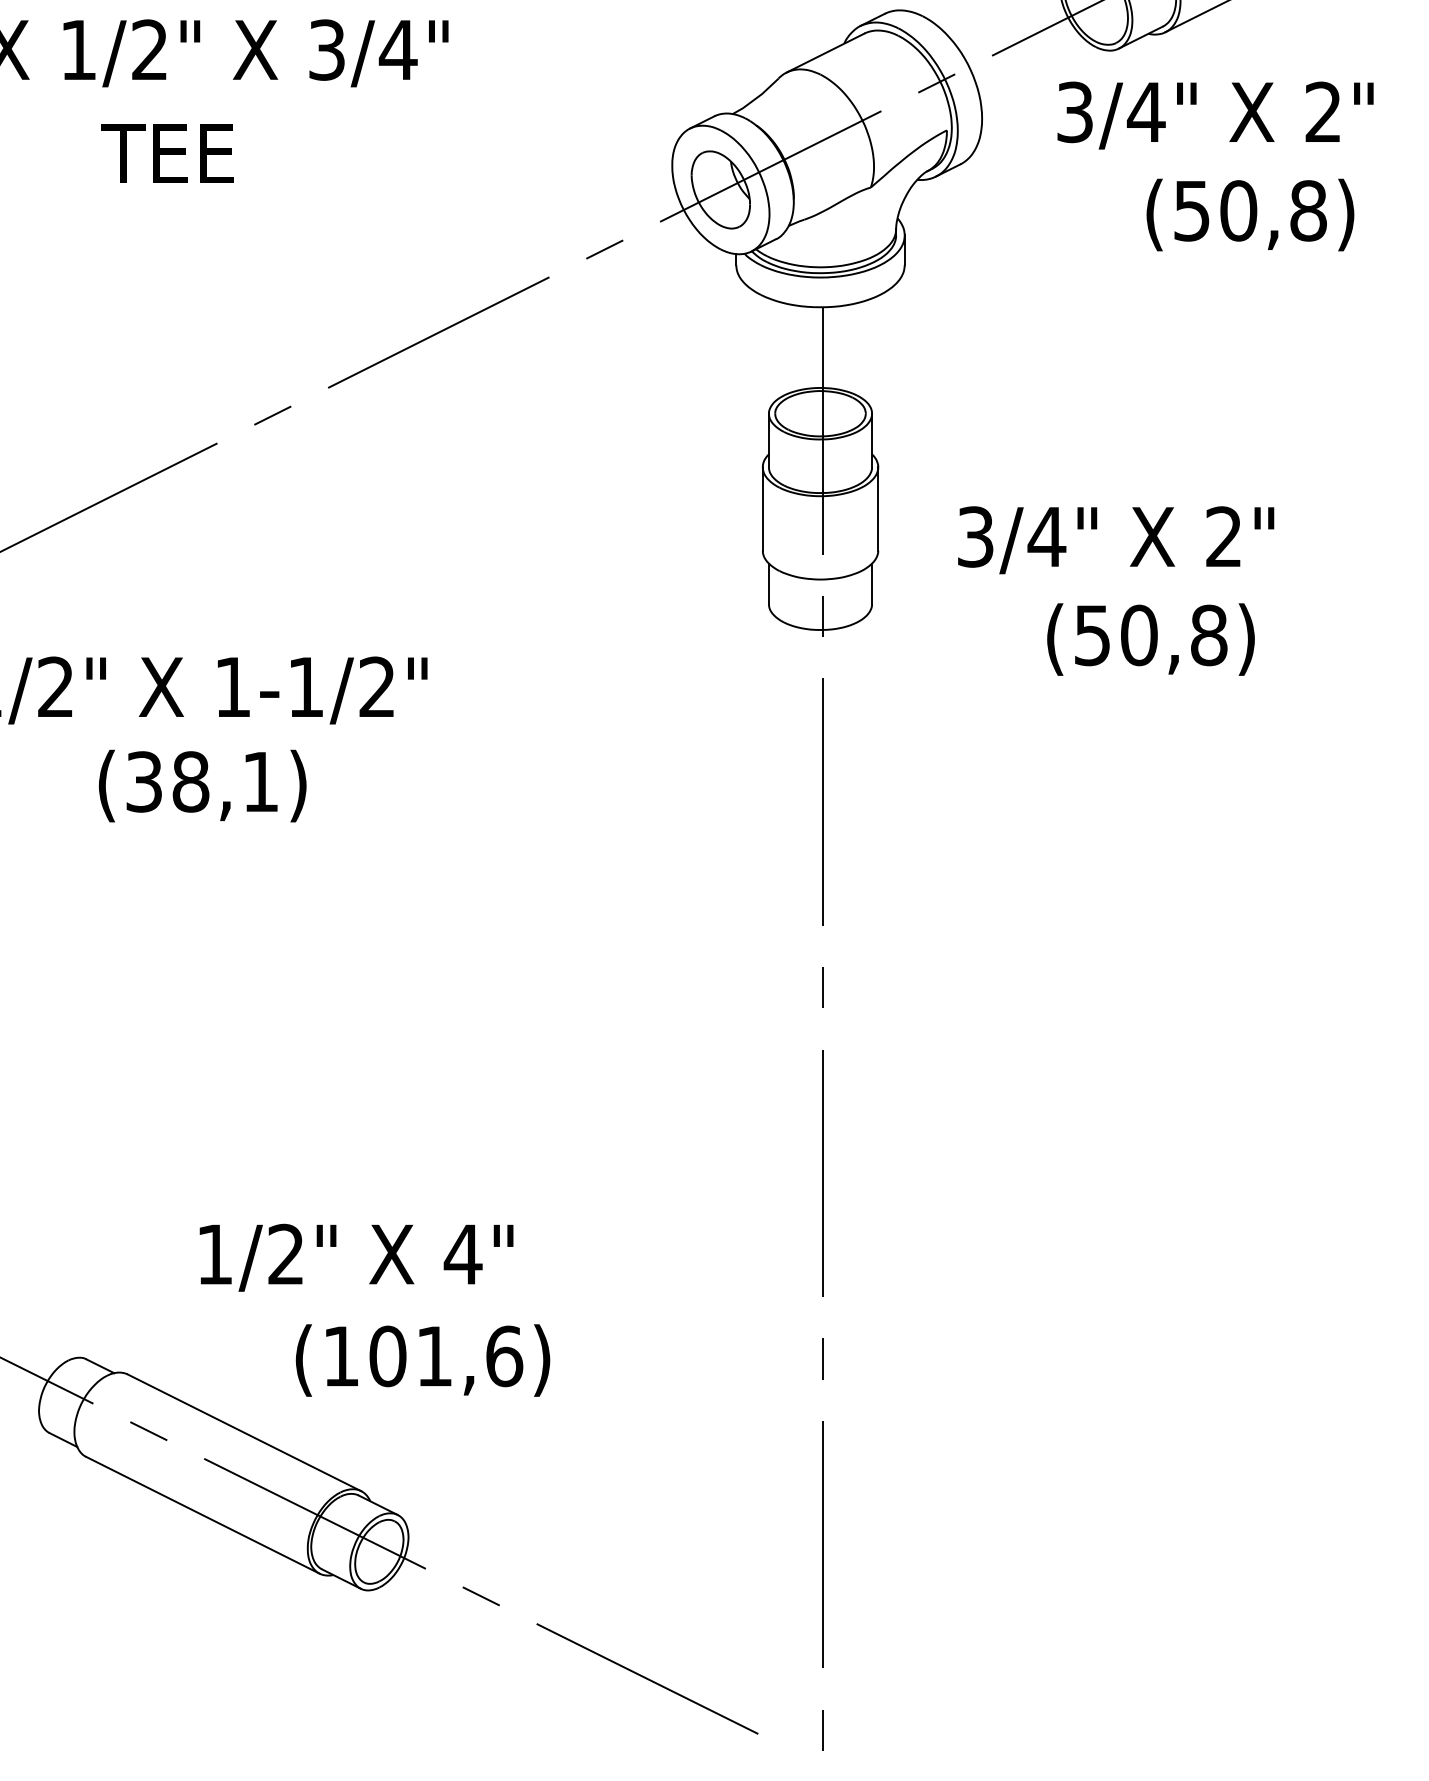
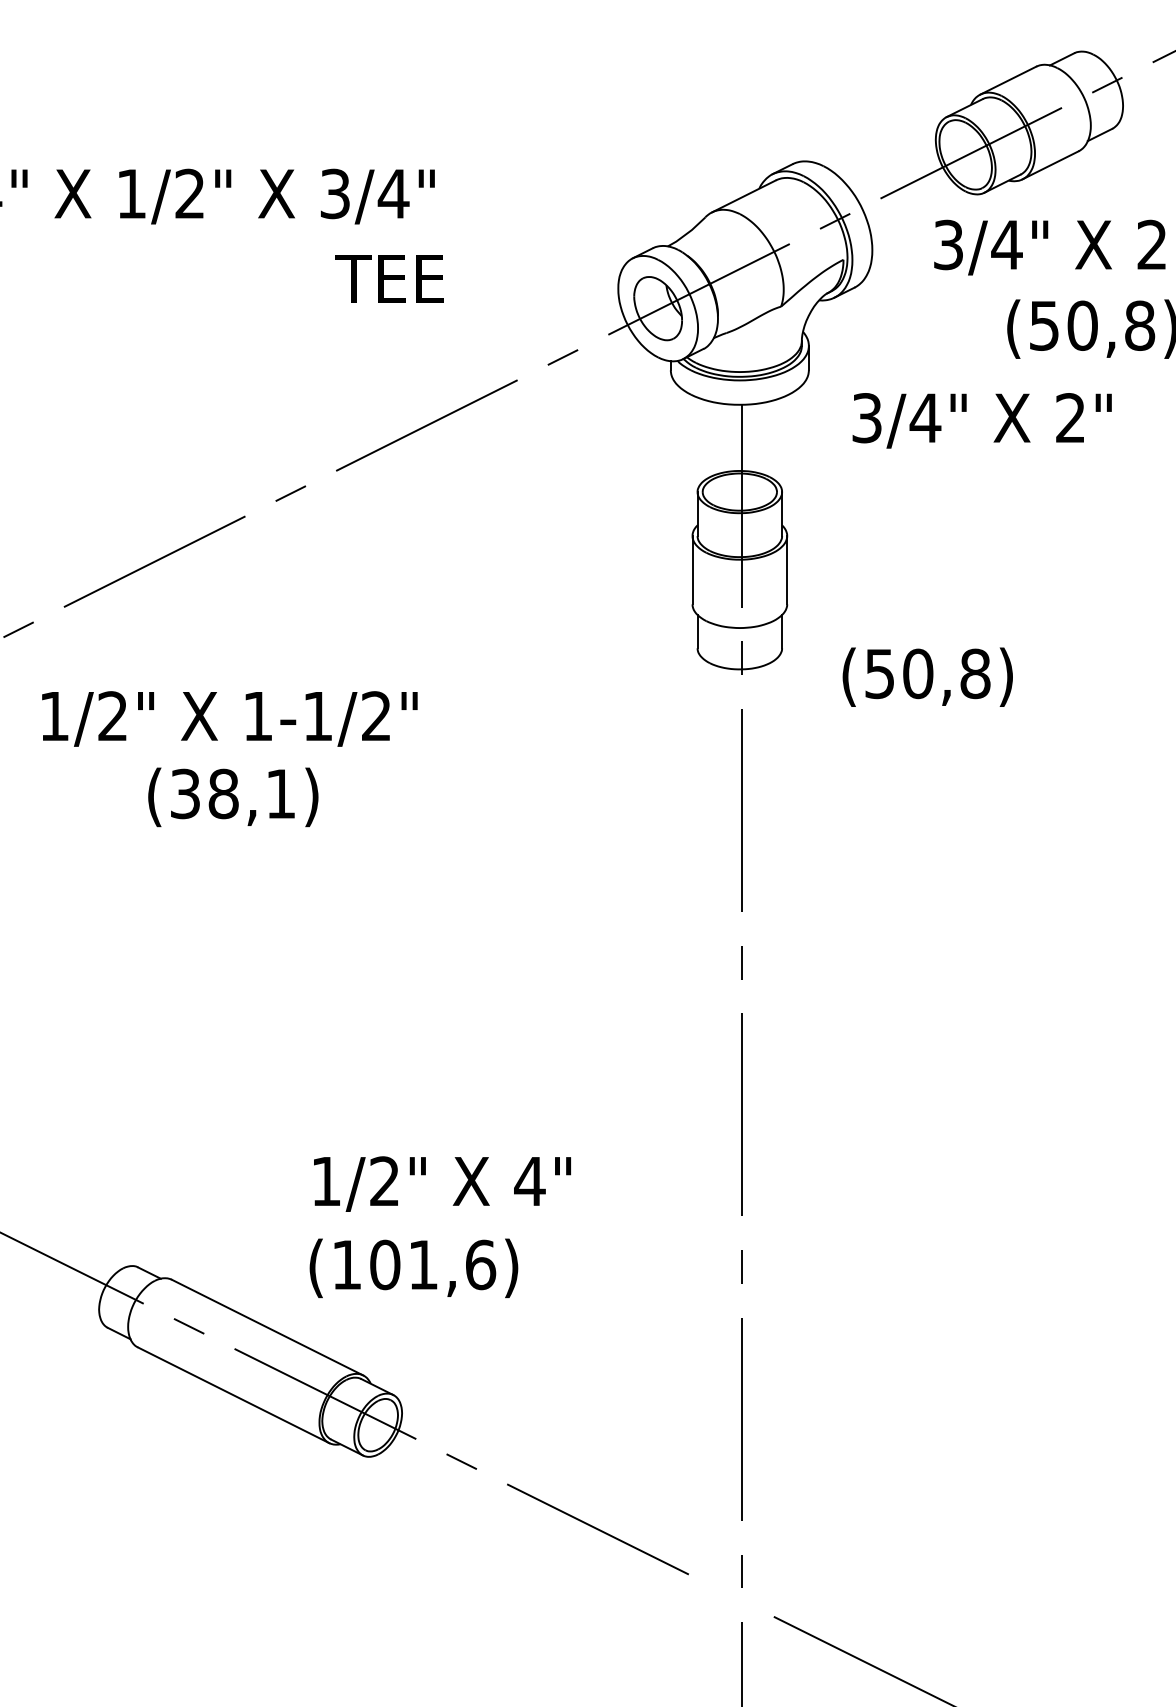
text: (167, 153) -> (389, 278), moved
text: (1115, 539) -> (981, 420), moved
text: (1150, 638) -> (927, 676), moved
text: (356, 1257) -> (442, 1183), moved

